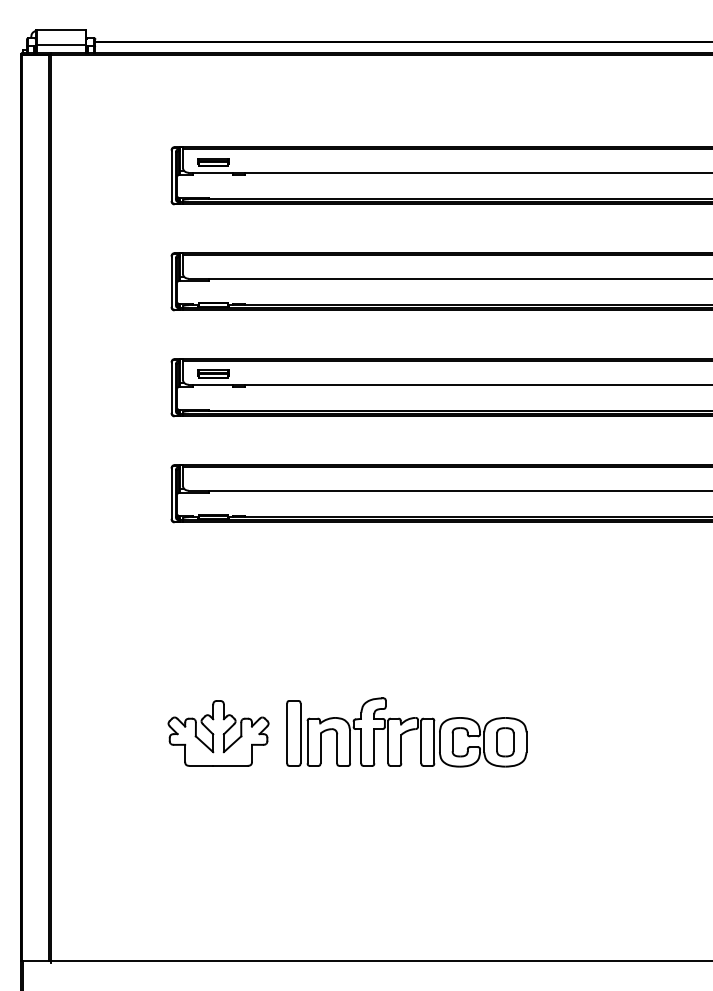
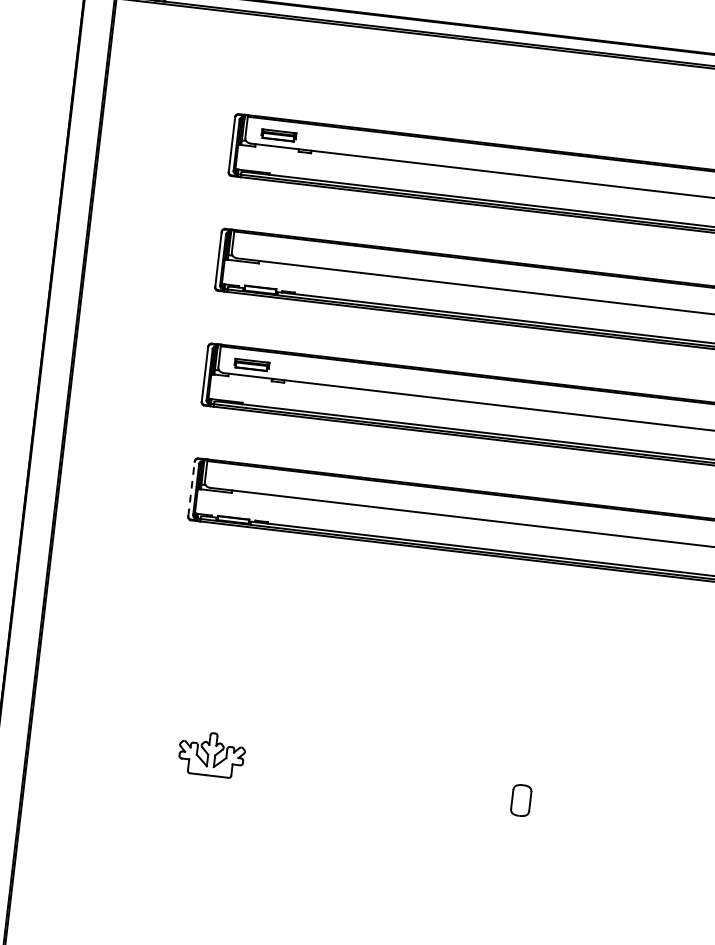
line: (171, 493) -> (191, 488), solid -> dashed
part: (406, 732) -> (415, 777), removed
part: (218, 733) -> (211, 754), size x0.6

